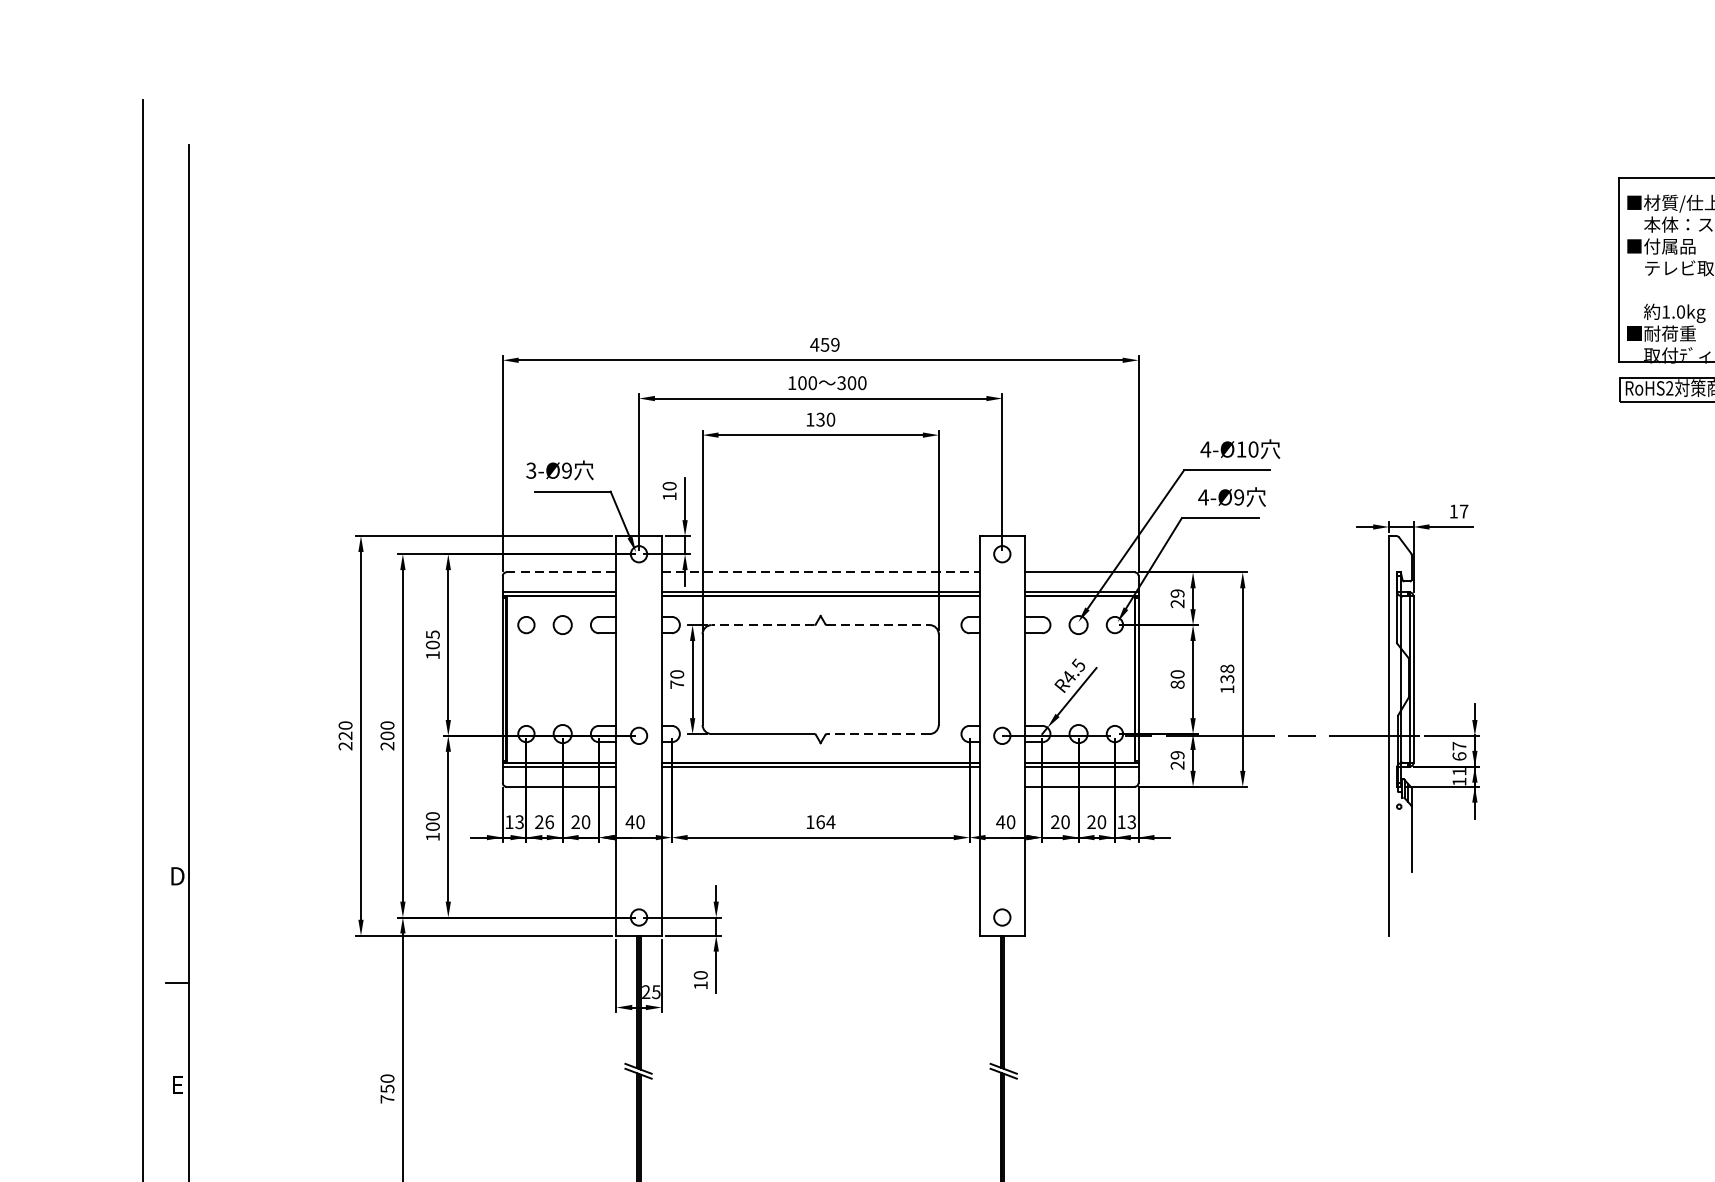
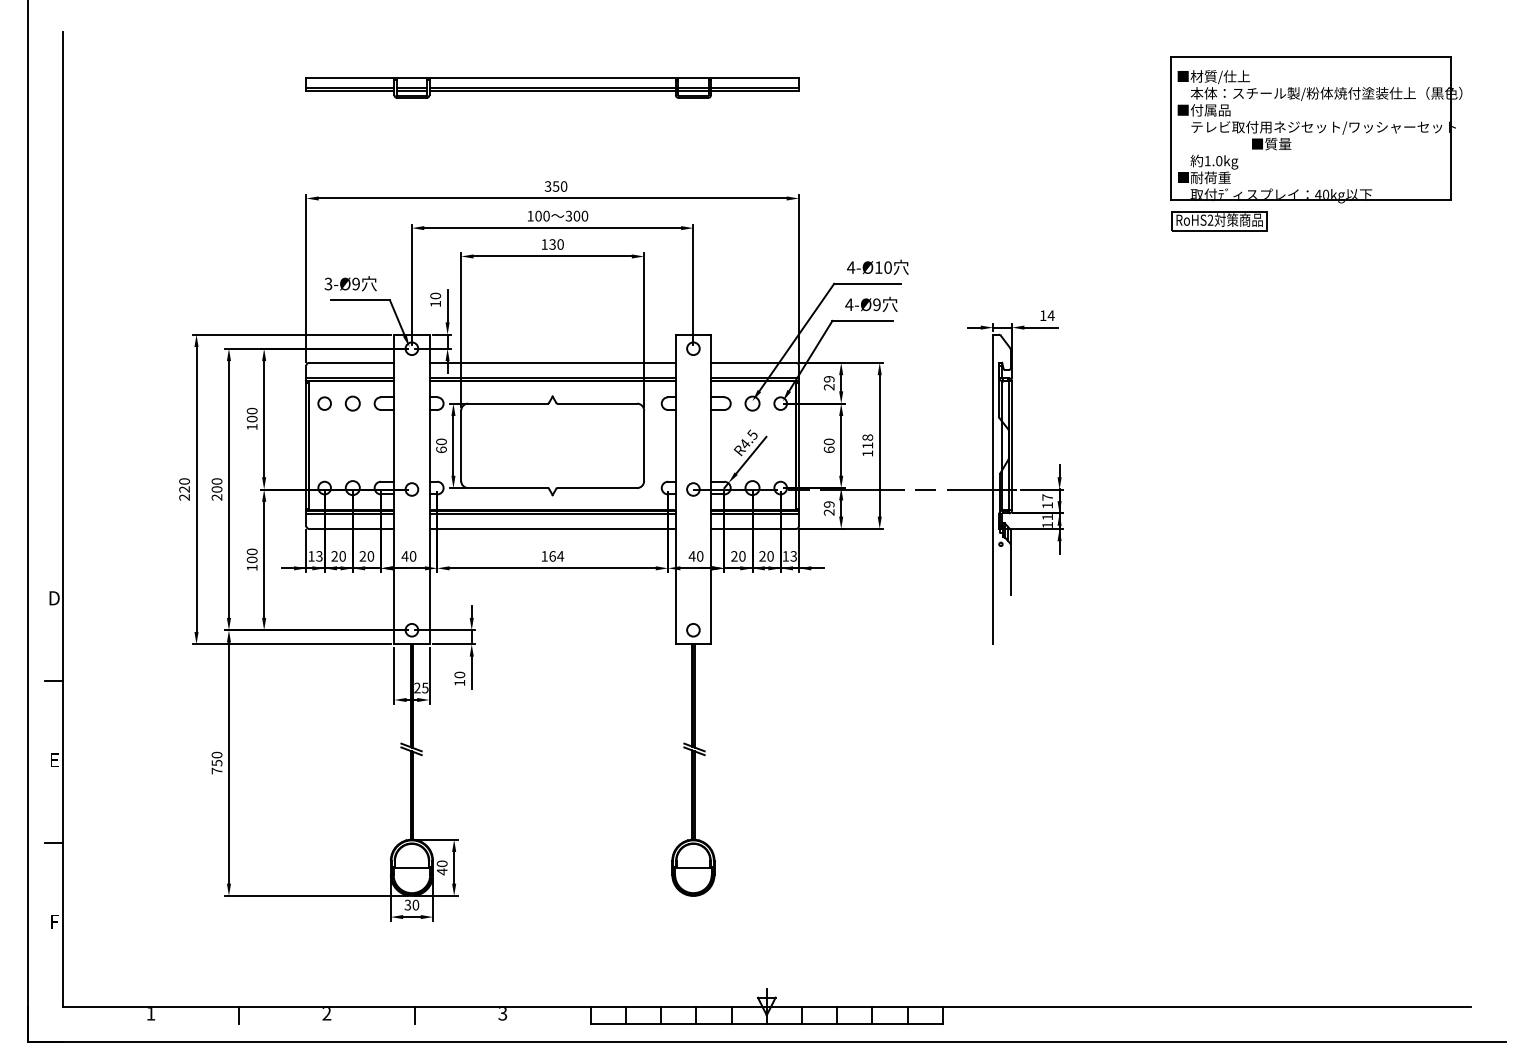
part: (820, 217) -> (552, 87), added
text: (824, 344) -> (555, 186), 459 -> 350
text: (1463, 511) -> (1050, 315), 17 -> 14
line: (561, 571) -> (351, 362), dashed -> solid
line: (821, 571) -> (553, 362), dashed -> solid
line: (763, 624) -> (508, 403), dashed -> solid
line: (878, 624) -> (597, 403), dashed -> solid
text: (431, 633) -> (251, 410), 105 -> 100
text: (1226, 679) -> (867, 445), 138 -> 118
text: (677, 684) -> (441, 449), 70 -> 60
text: (1177, 684) -> (829, 449), 80 -> 60
line: (878, 734) -> (597, 488), dashed -> solid
text: (1459, 756) -> (1047, 505), 67 -> 17
line: (820, 786) -> (552, 528), added
text: (549, 822) -> (342, 556), 26 -> 20

